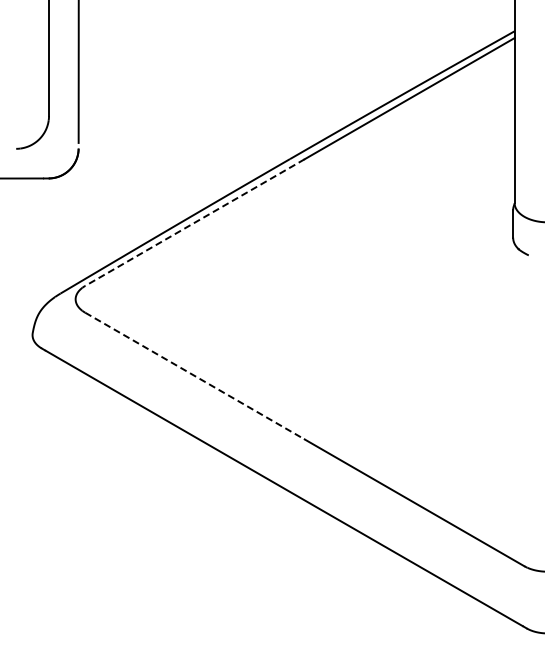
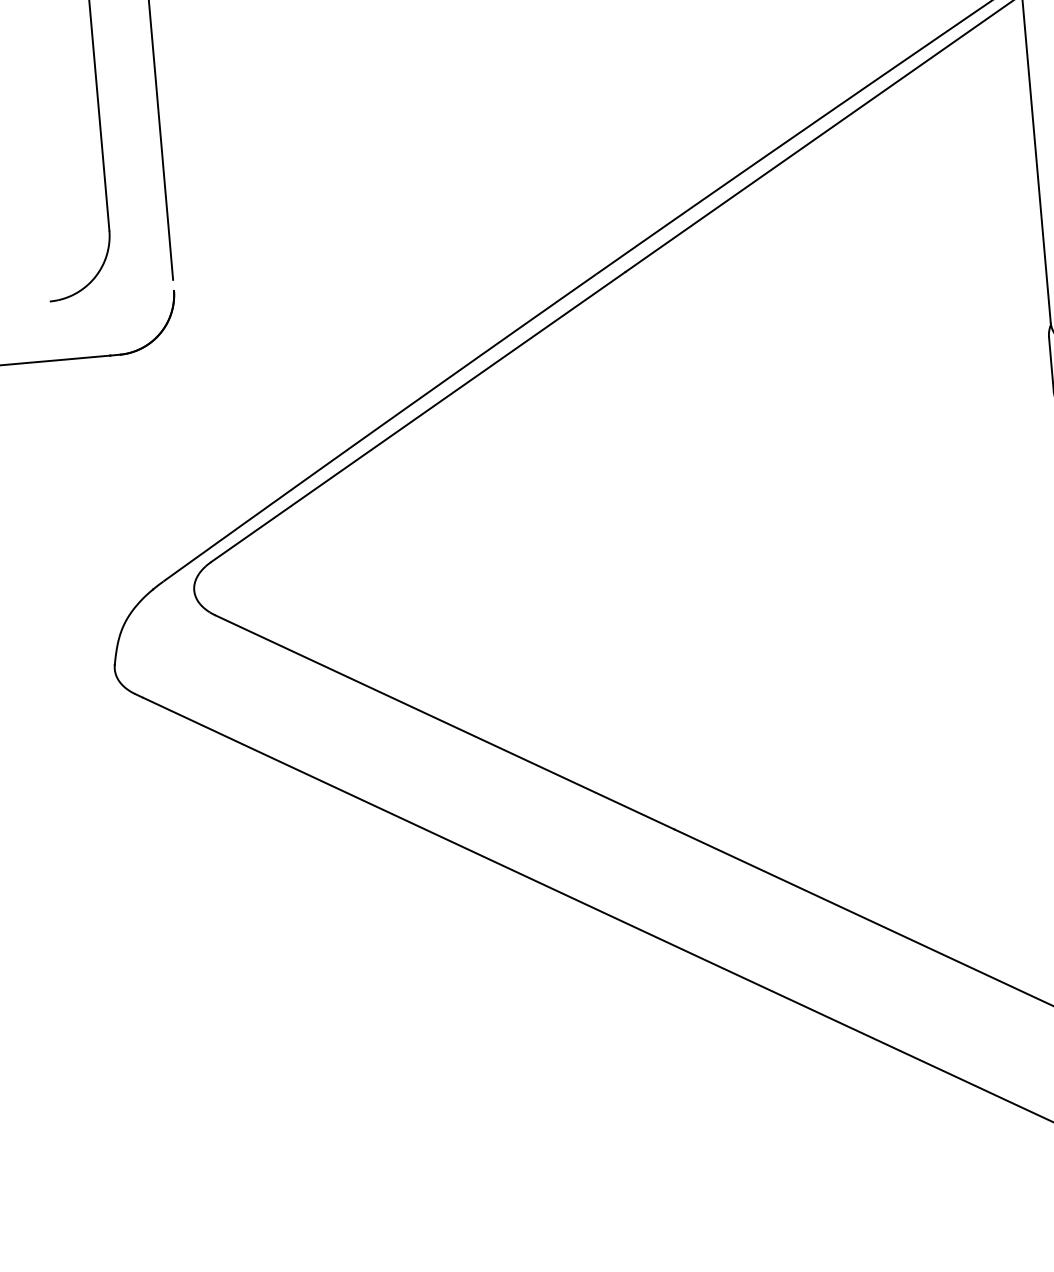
line: (195, 222) -> (419, 416), dashed -> solid
line: (195, 376) -> (446, 723), dashed -> solid

